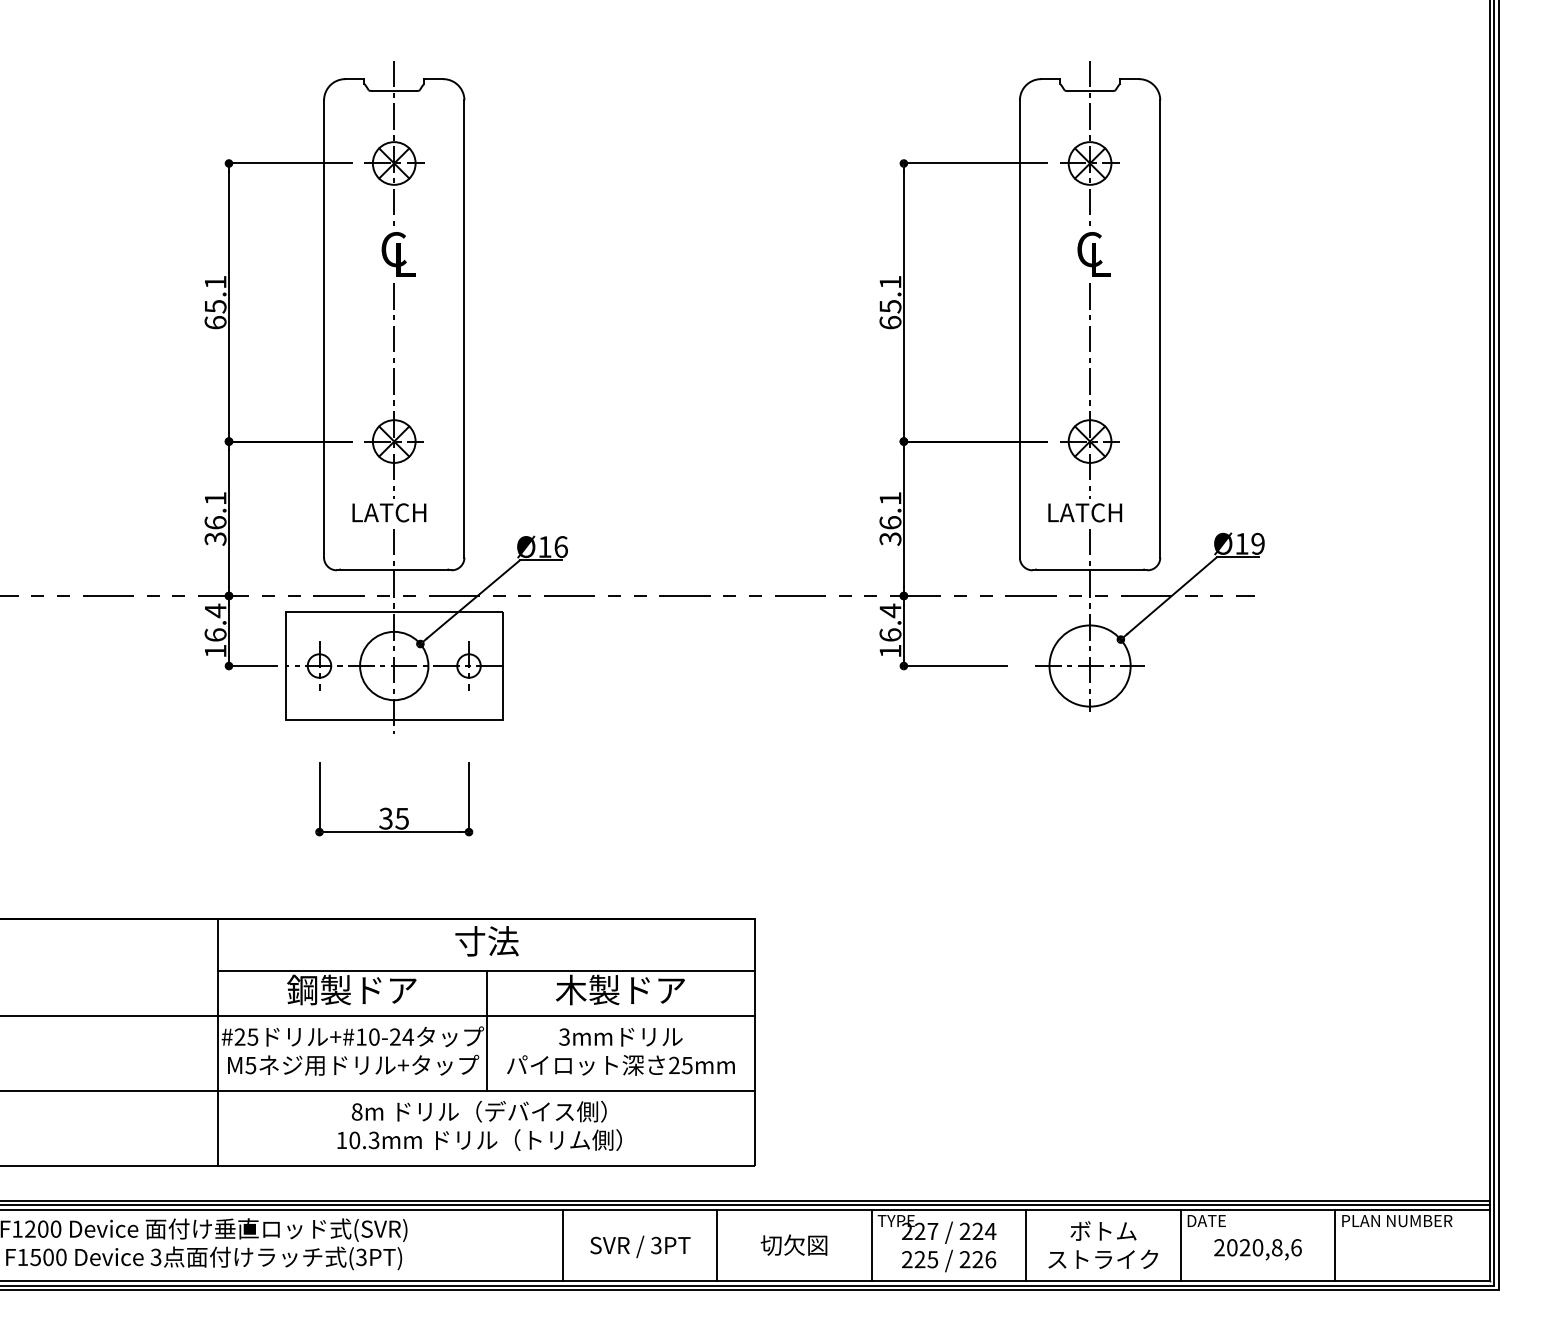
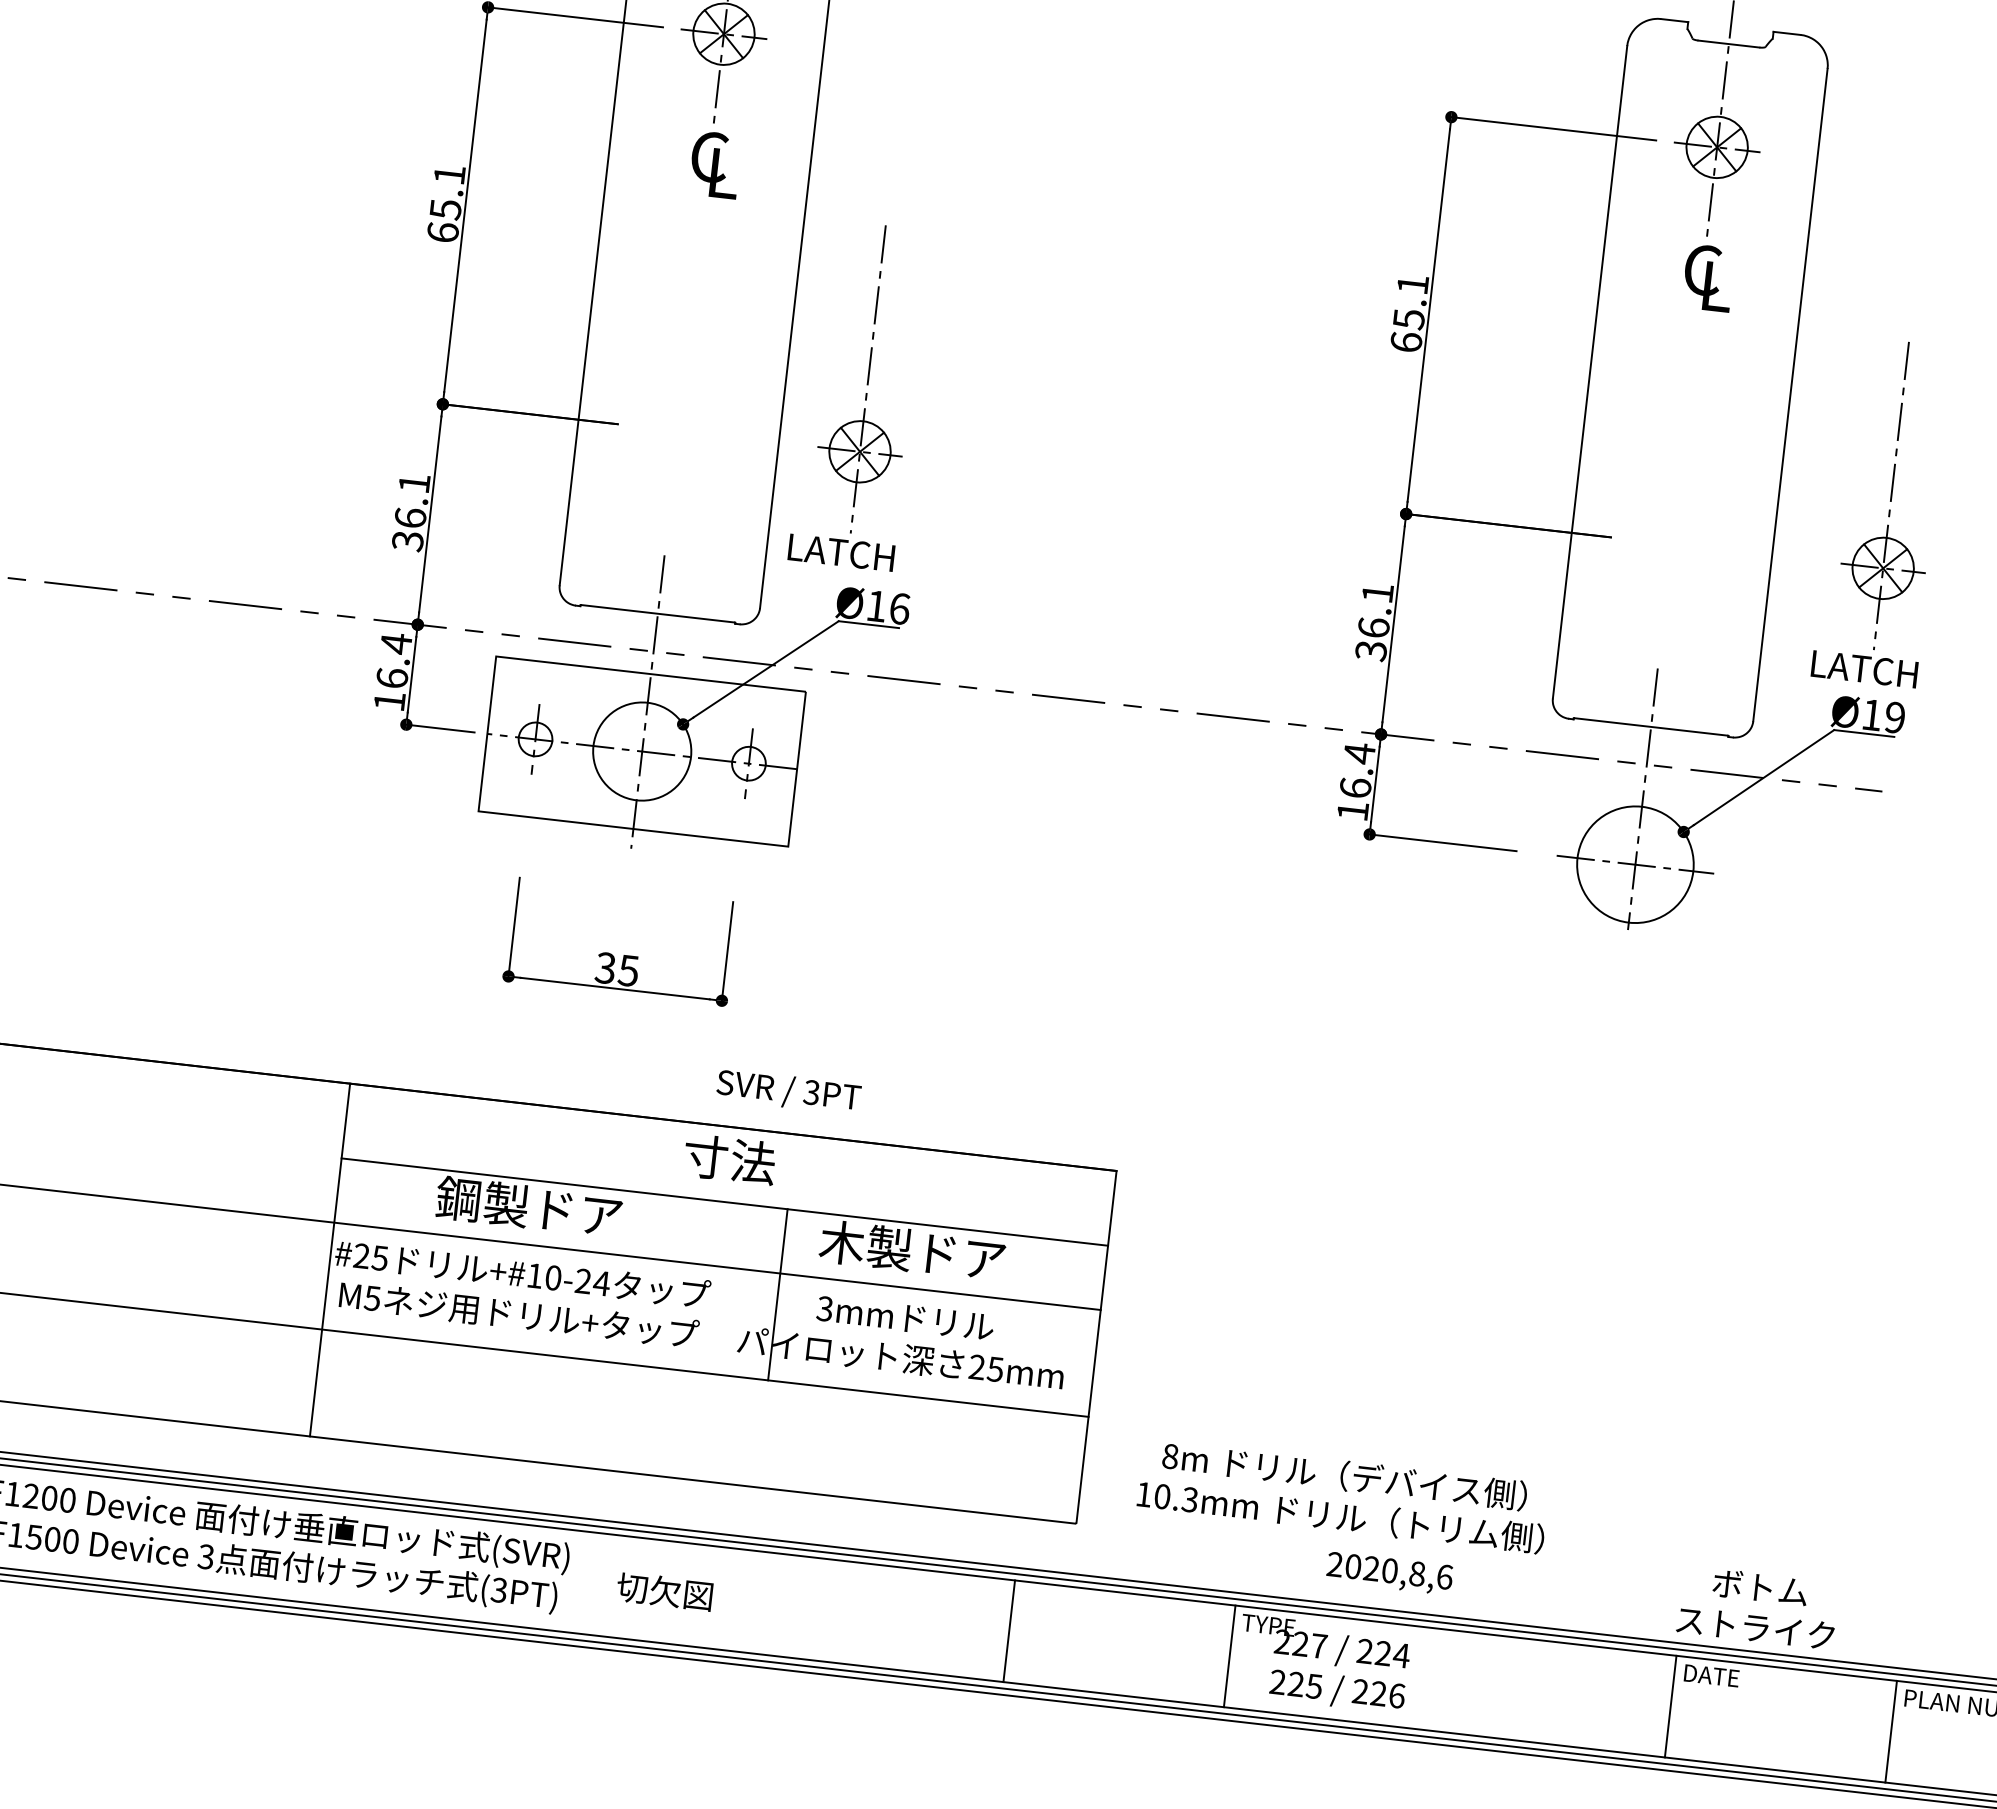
part: (389, 402) -> (859, 395), moved
part: (1085, 402) -> (1883, 511), moved
line: (486, 1031) -> (777, 1295), moved
text: (479, 1125) -> (1342, 1495), moved
text: (793, 1244) -> (664, 1590), moved
text: (1103, 1244) -> (1758, 1606), moved
line: (562, 1245) -> (788, 1606), removed
line: (1026, 1245) -> (1450, 1681), removed
text: (640, 1246) -> (788, 1091), moved
text: (1257, 1249) -> (1389, 1573), moved

